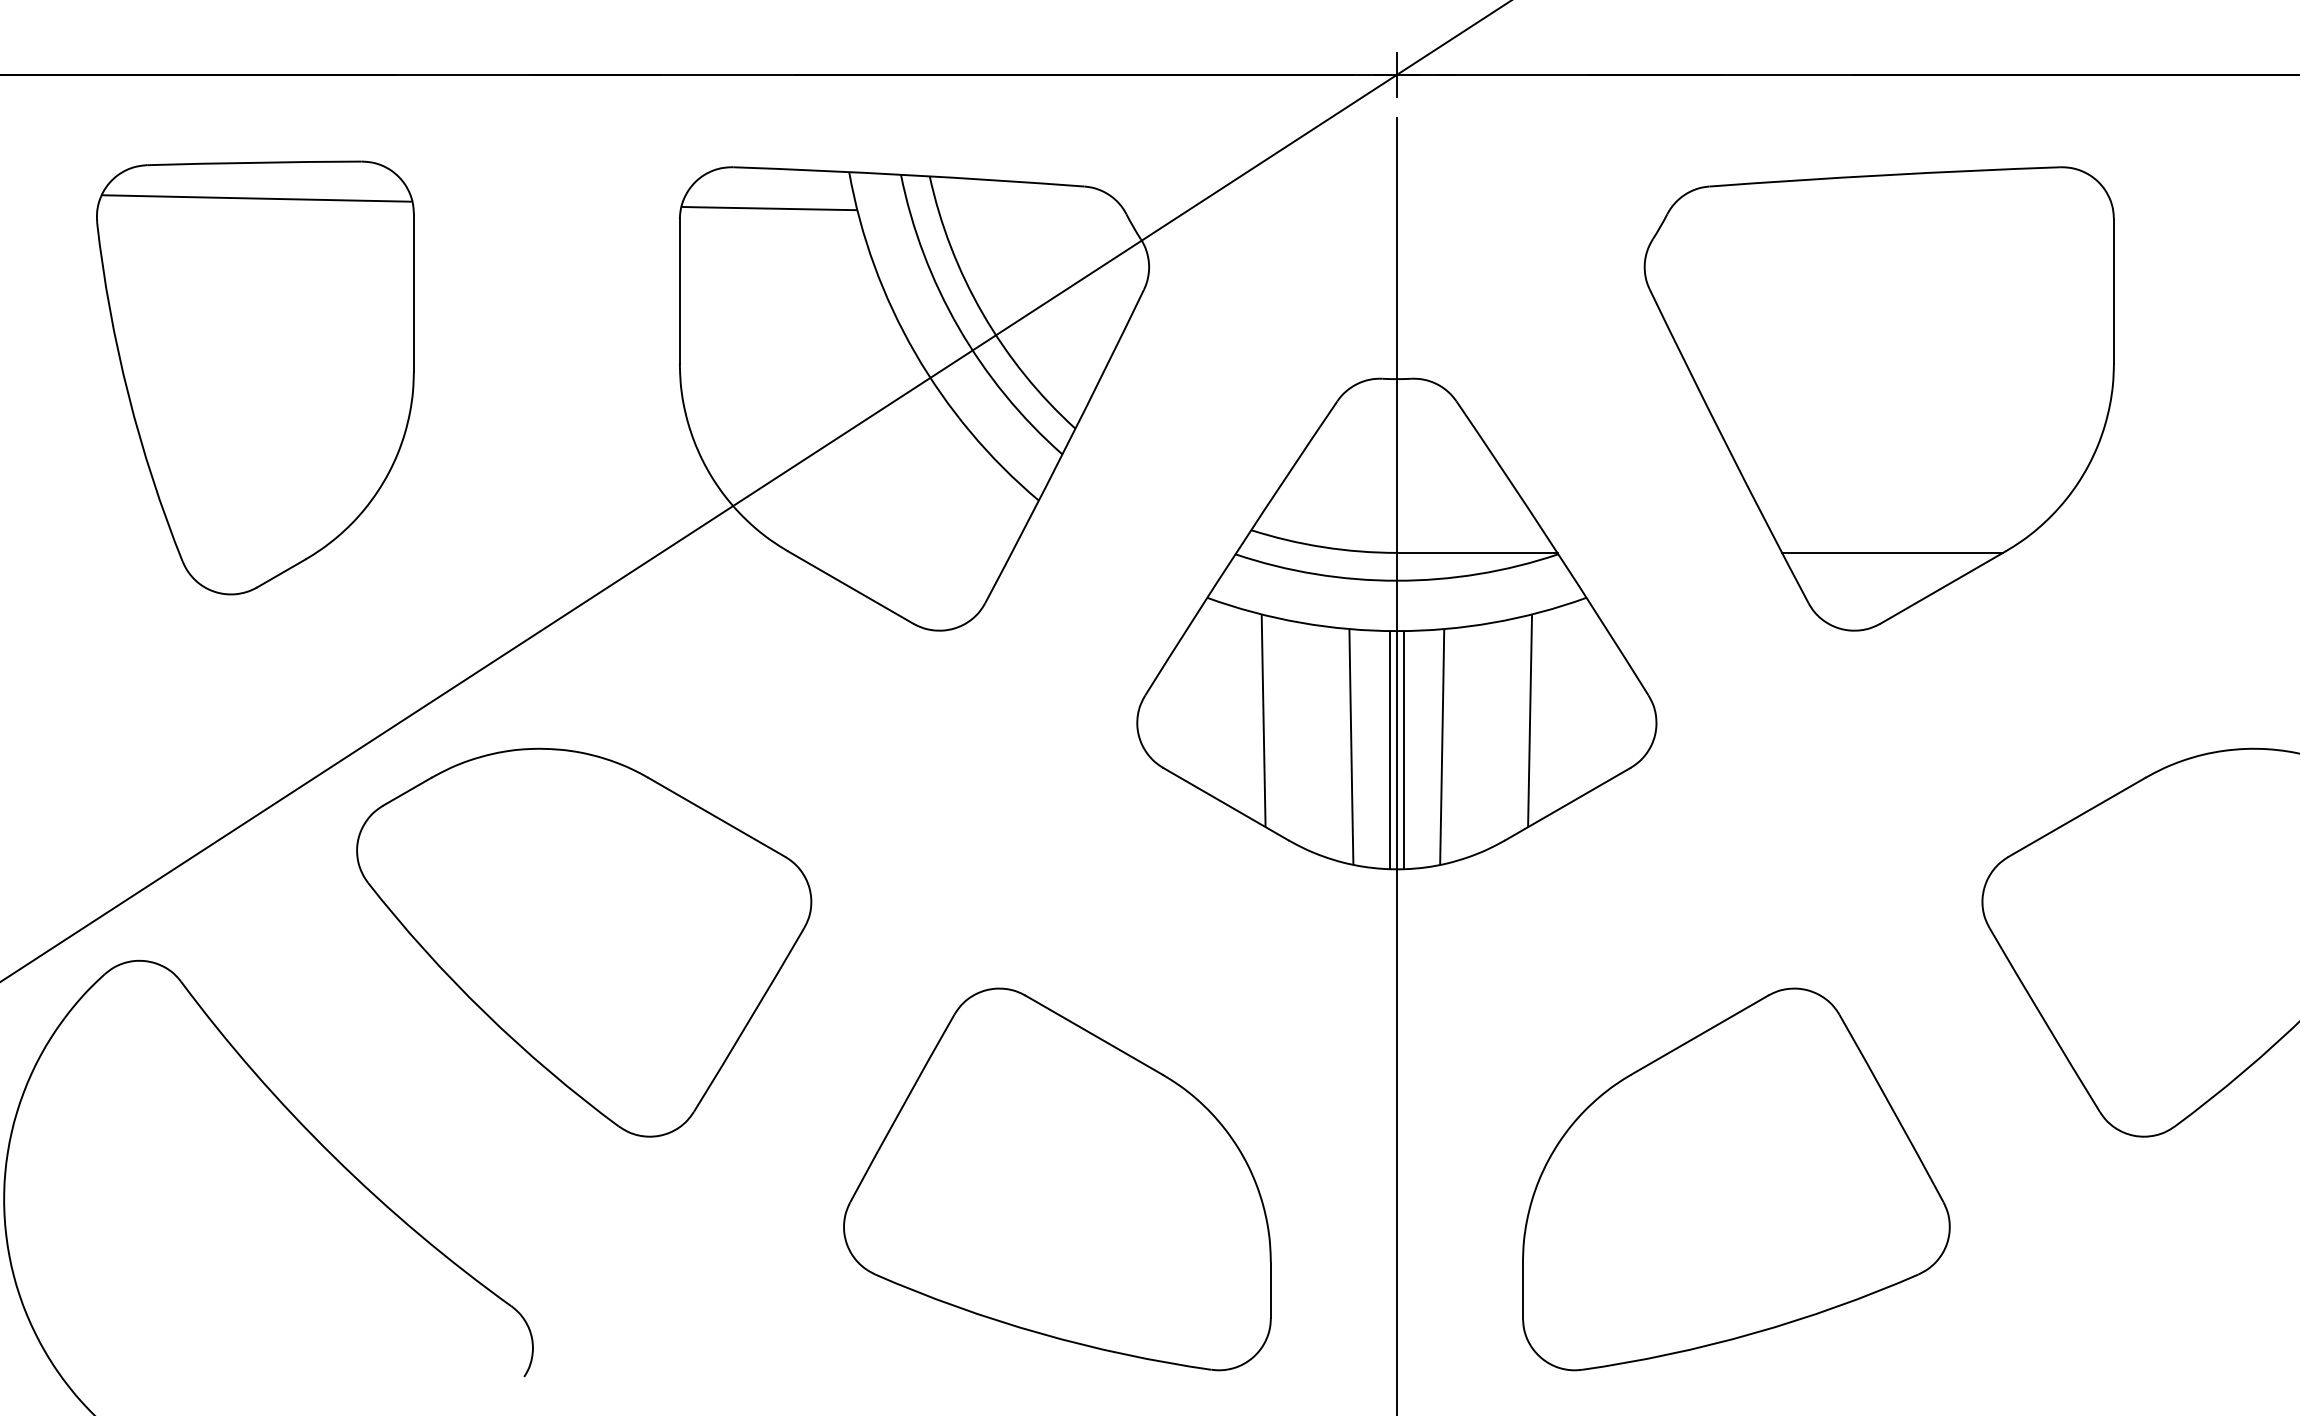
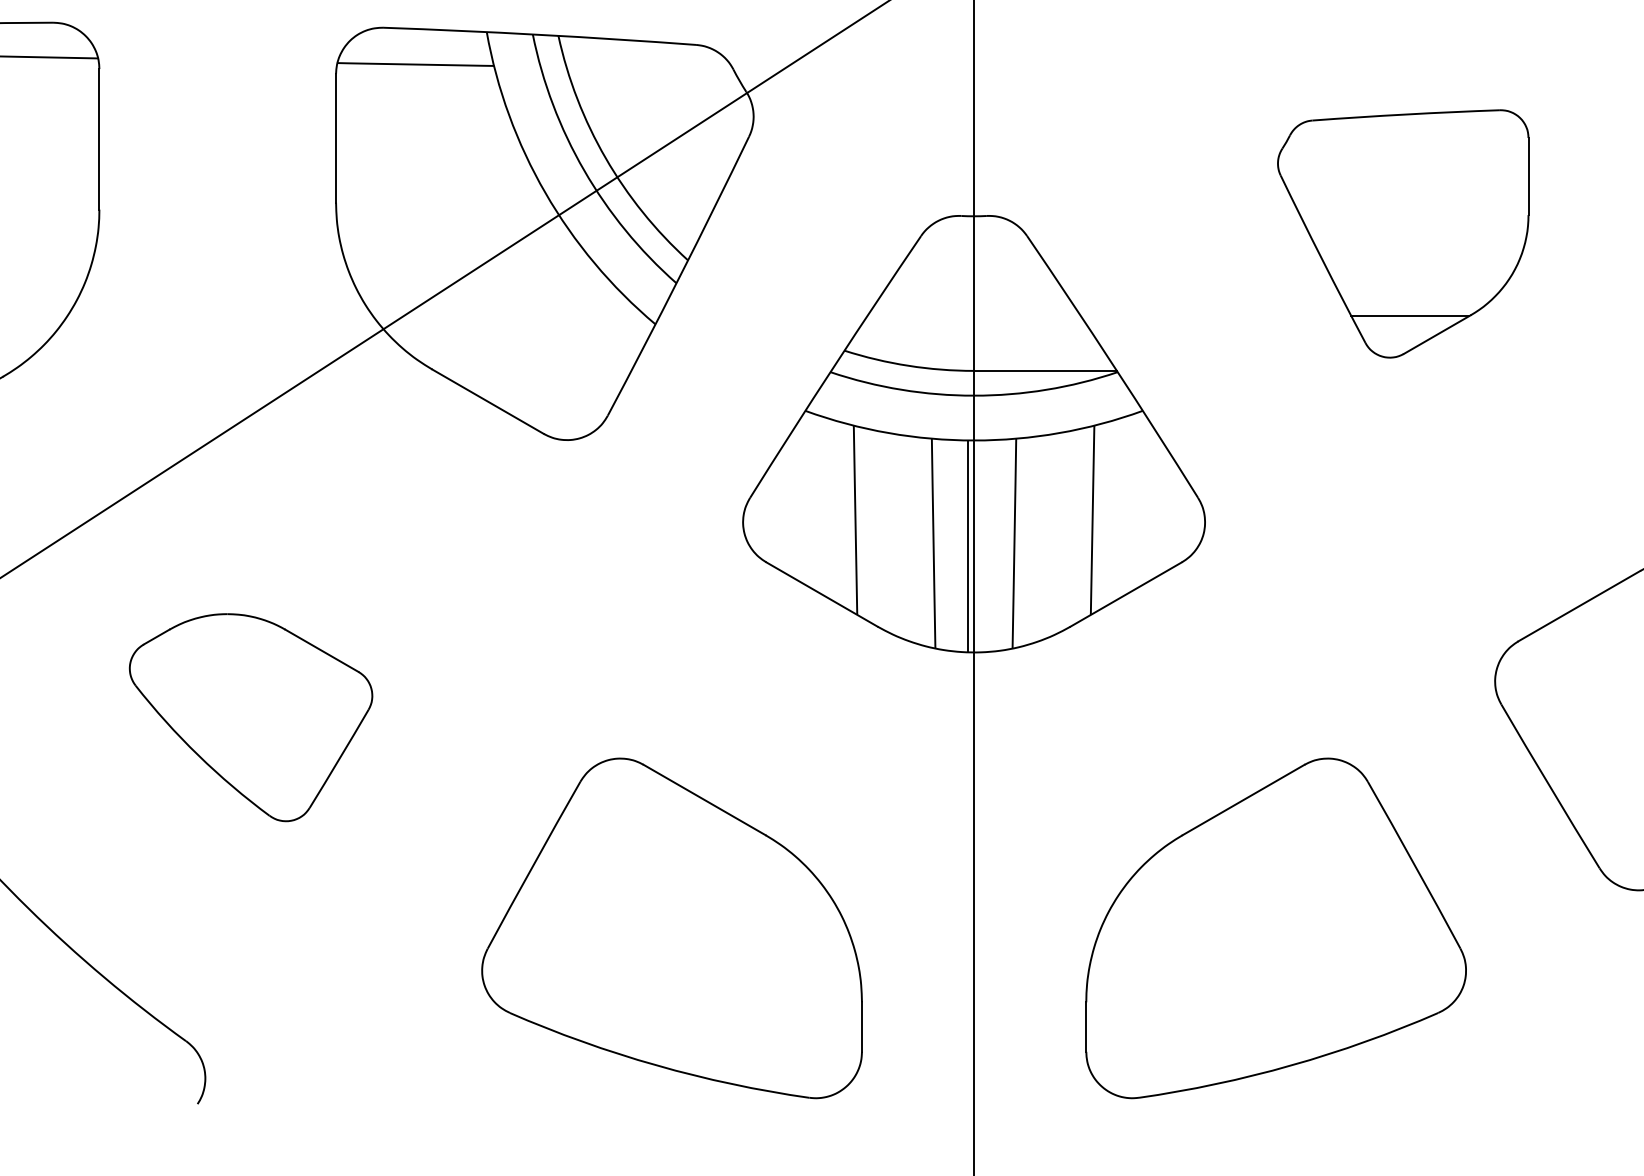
part: (1878, 398) -> (1402, 233), size x0.6
line: (1403, 750) -> (979, 546), removed
part: (584, 942) -> (251, 717), size x0.6

